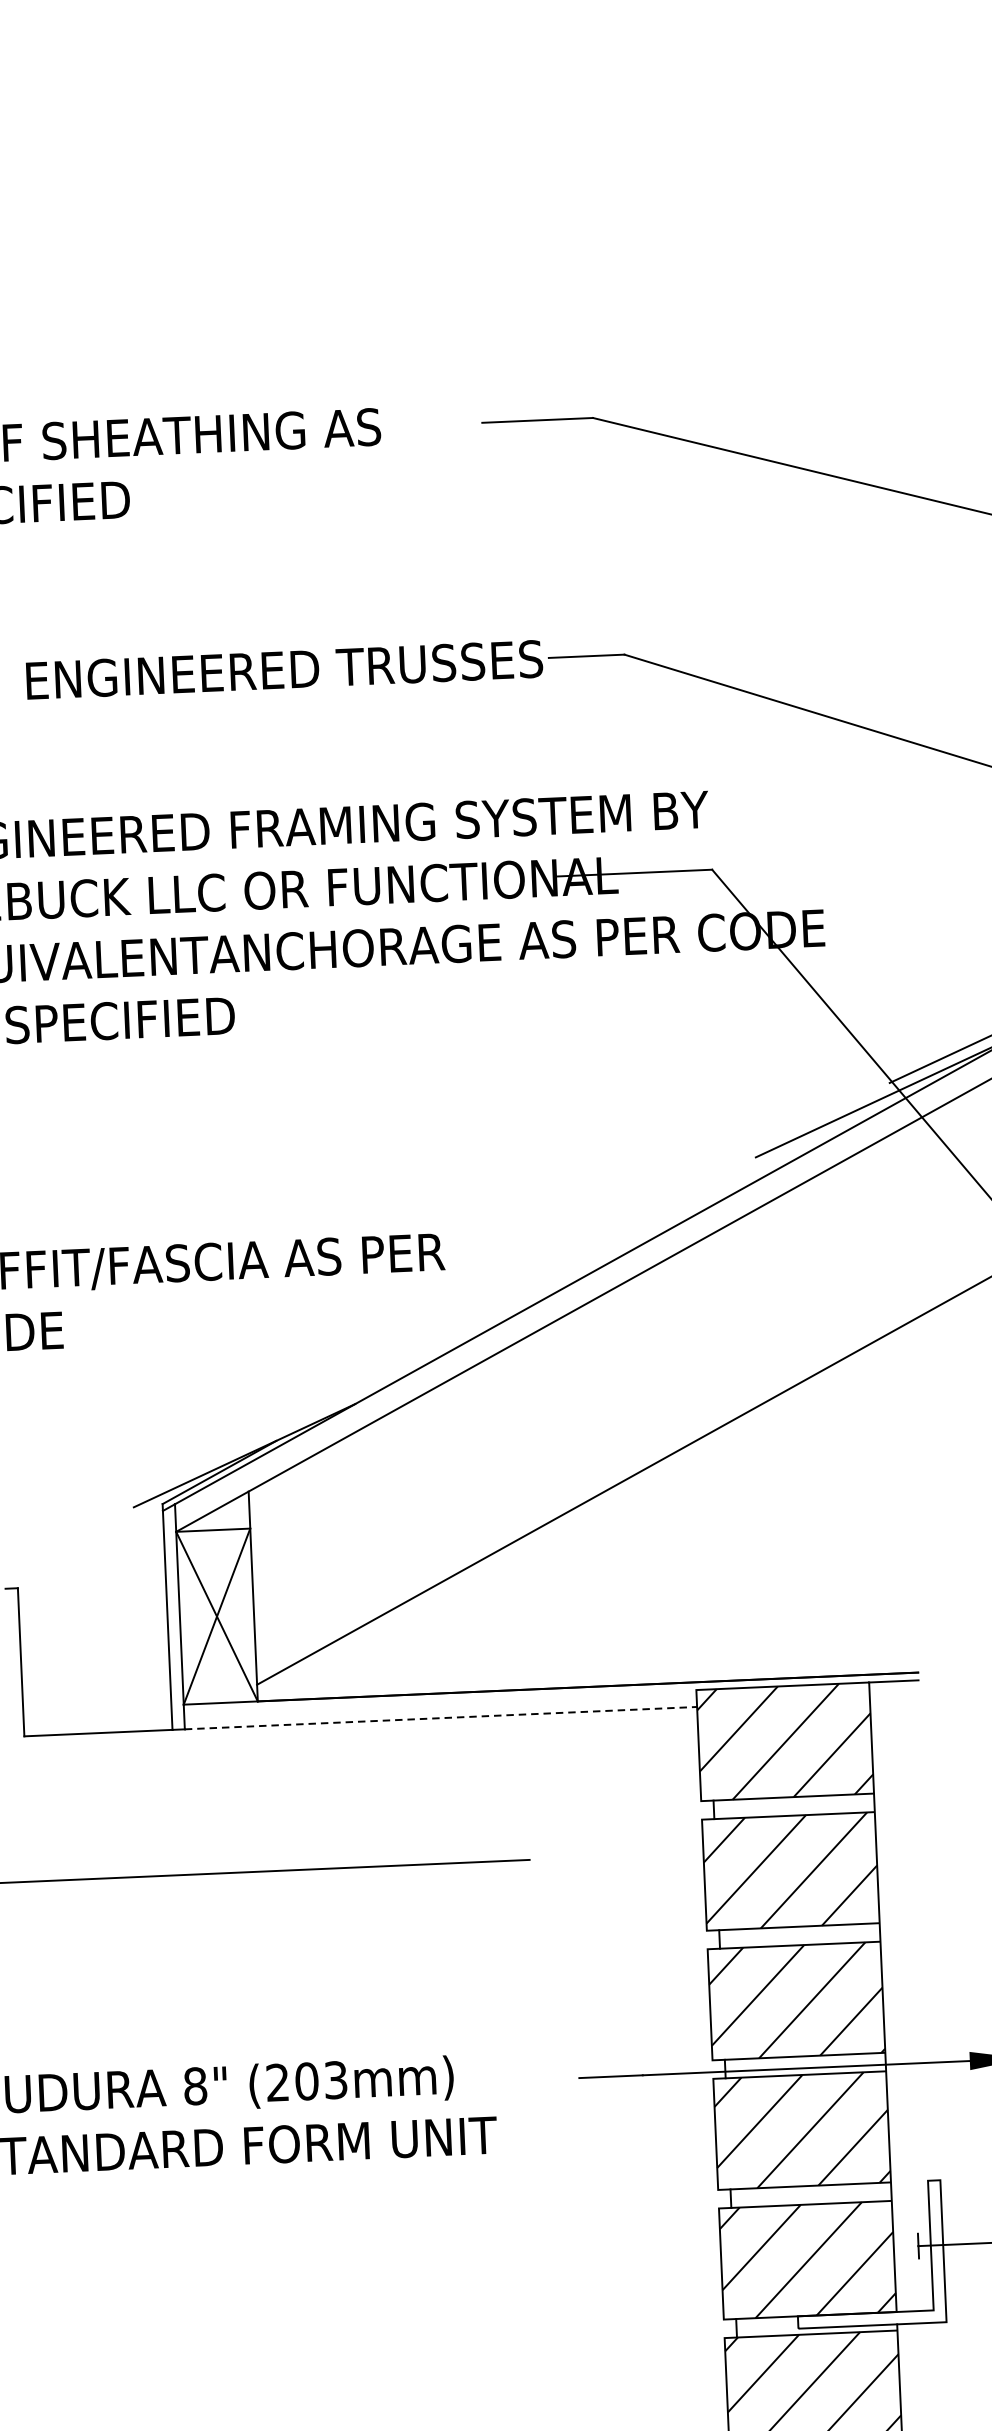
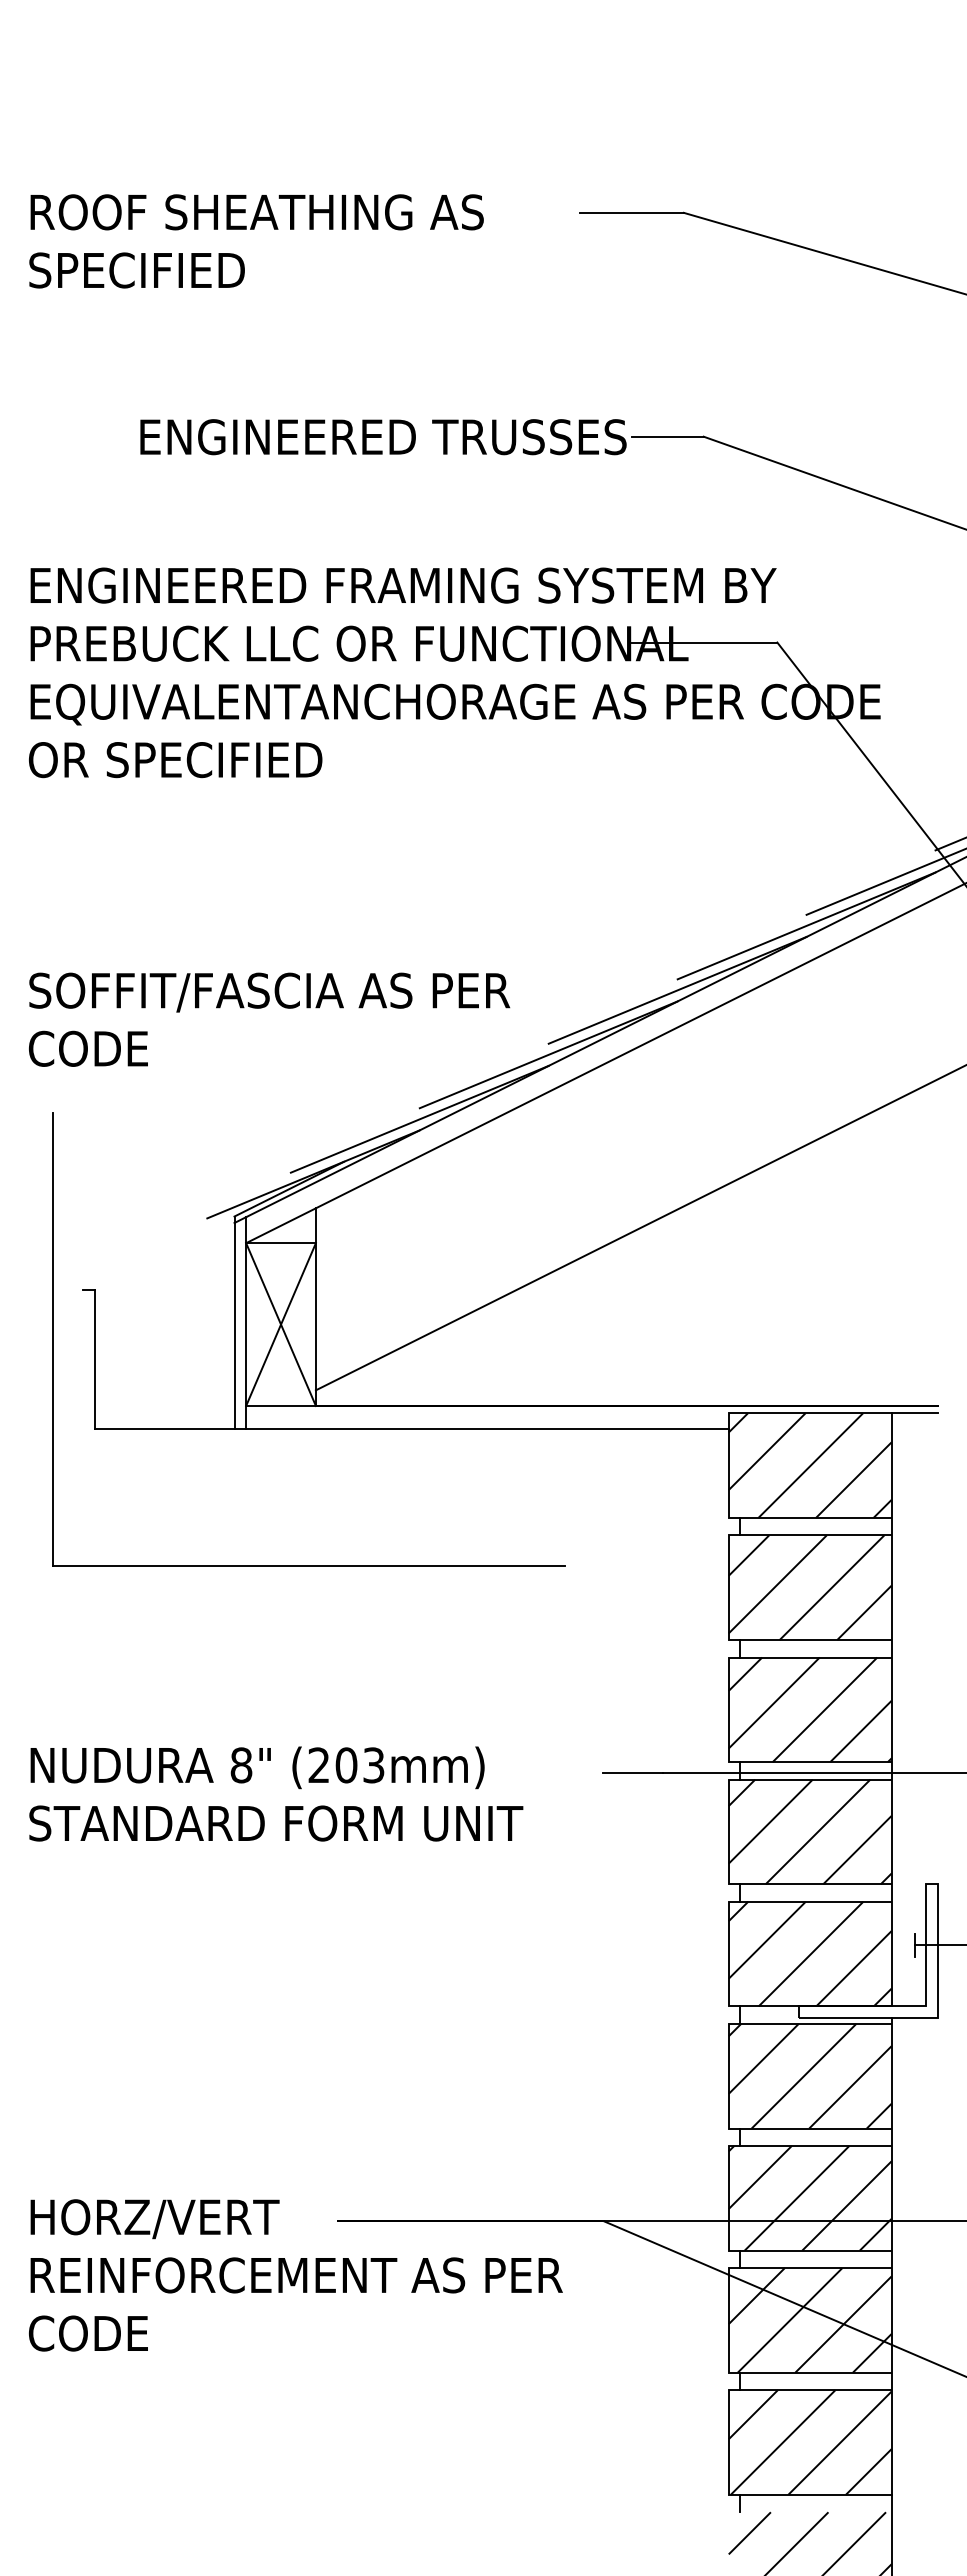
line: (756, 1168) -> (806, 925), added
line: (622, 1242) -> (677, 989), added
line: (488, 1317) -> (548, 1054), added
line: (354, 1391) -> (419, 1118), added
line: (441, 1718) -> (487, 1429), dashed -> solid

